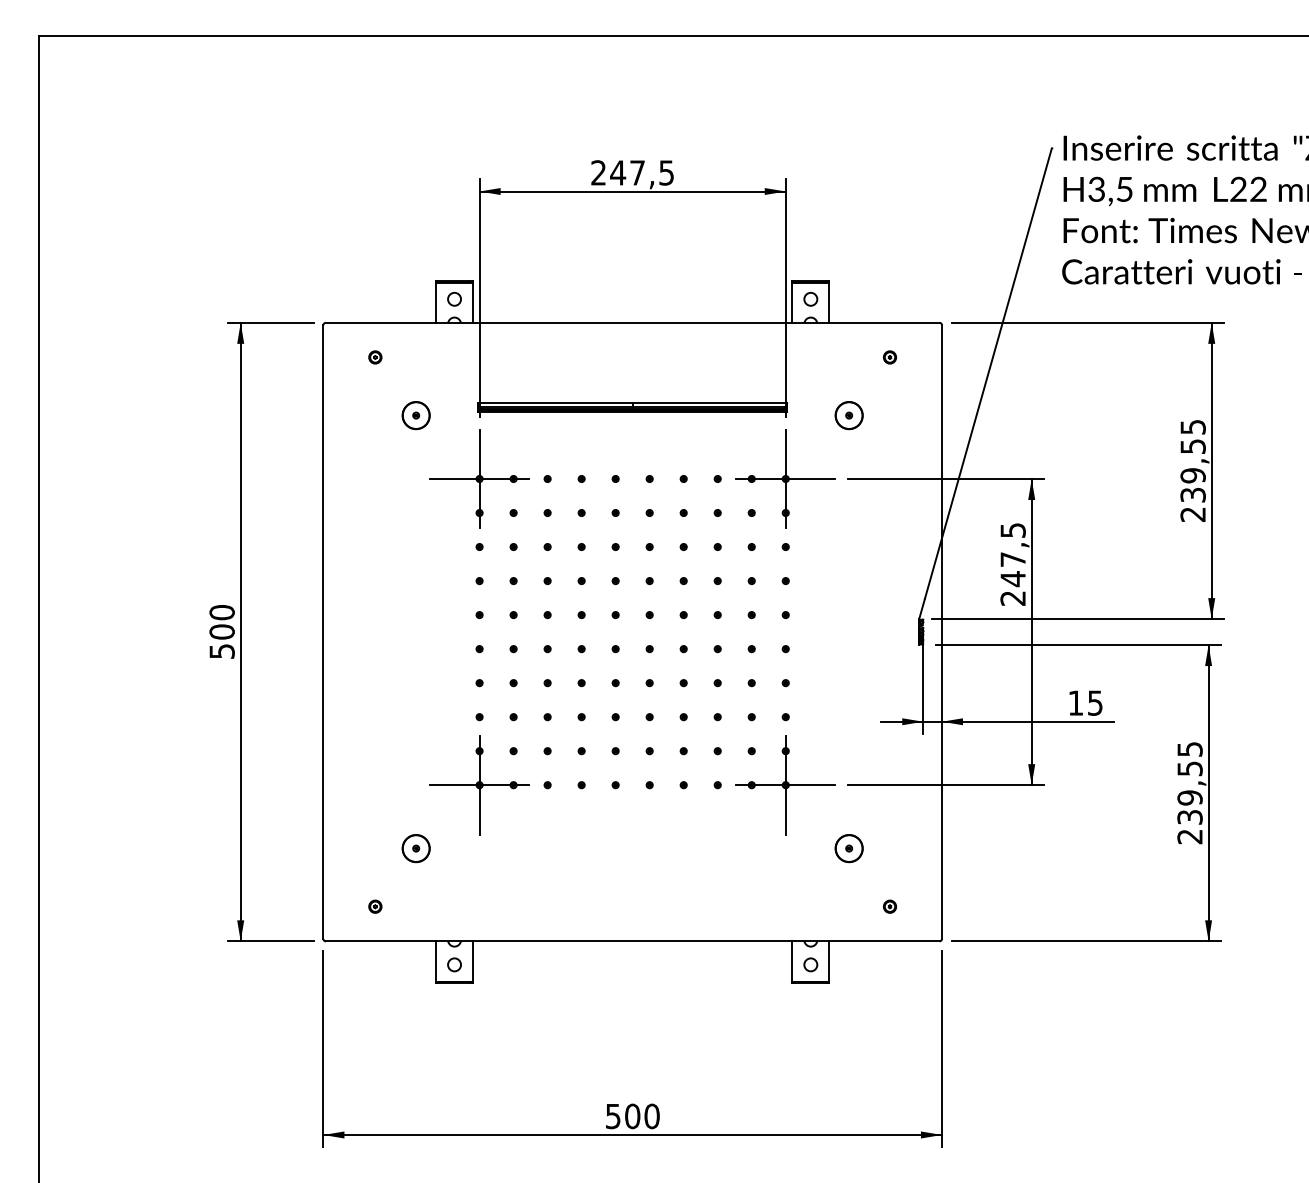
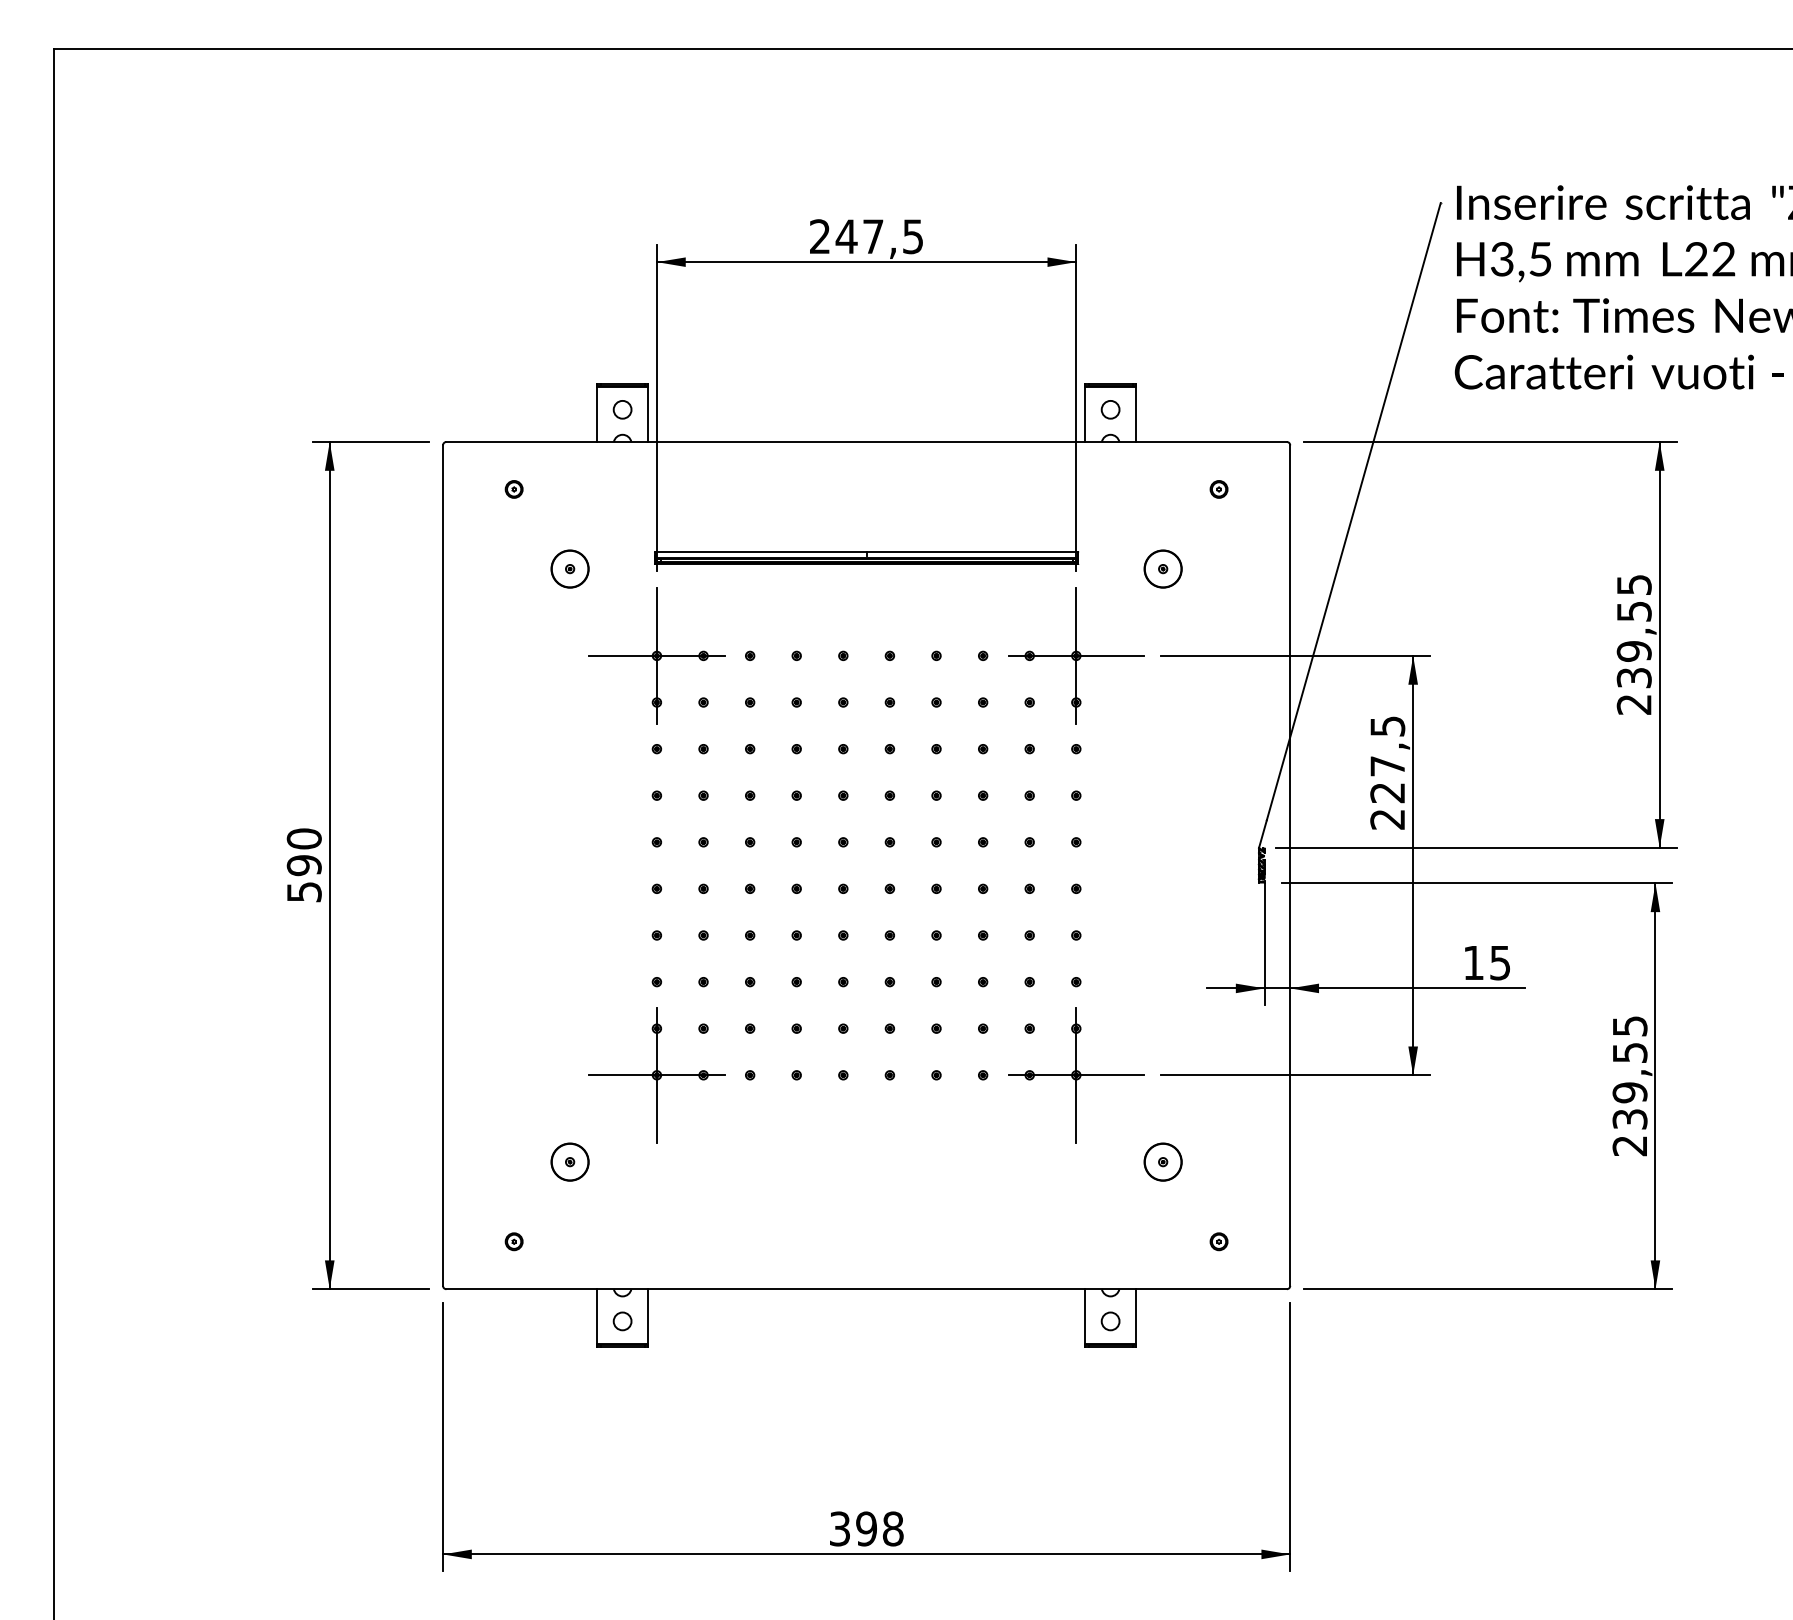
text: (1012, 579) -> (1387, 793), 247,5 -> 227,5
text: (222, 632) -> (304, 865), 500 -> 590
text: (632, 1116) -> (866, 1528), 500 -> 398

